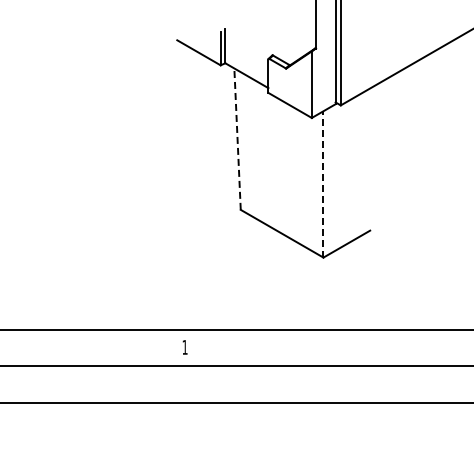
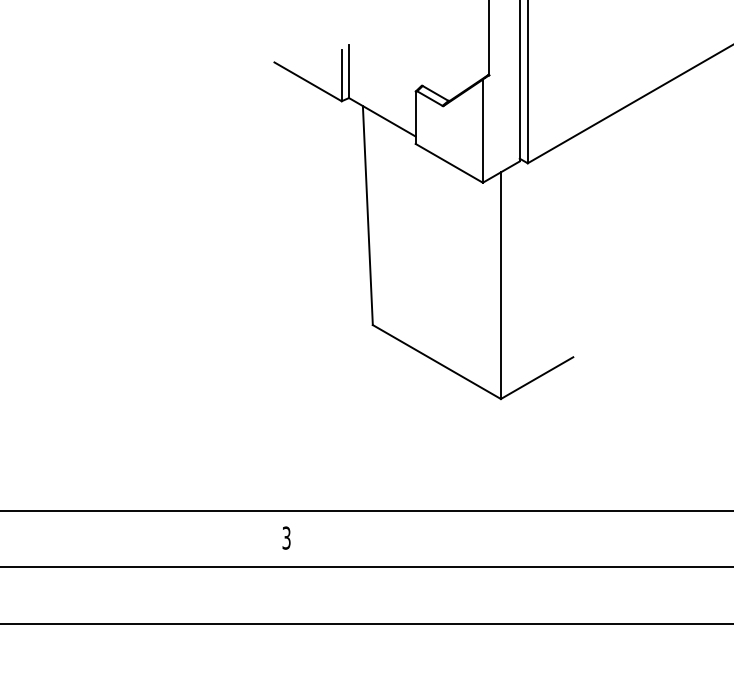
line: (237, 139) -> (367, 216), dashed -> solid
line: (323, 183) -> (500, 284), dashed -> solid
text: (184, 346) -> (285, 536), 1 -> 3

